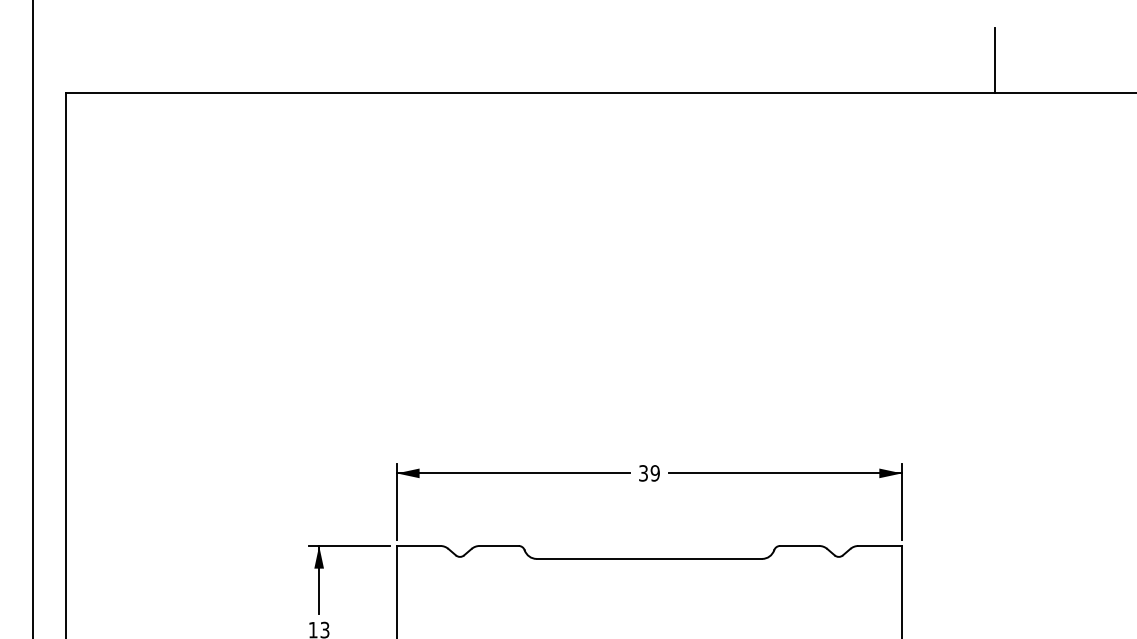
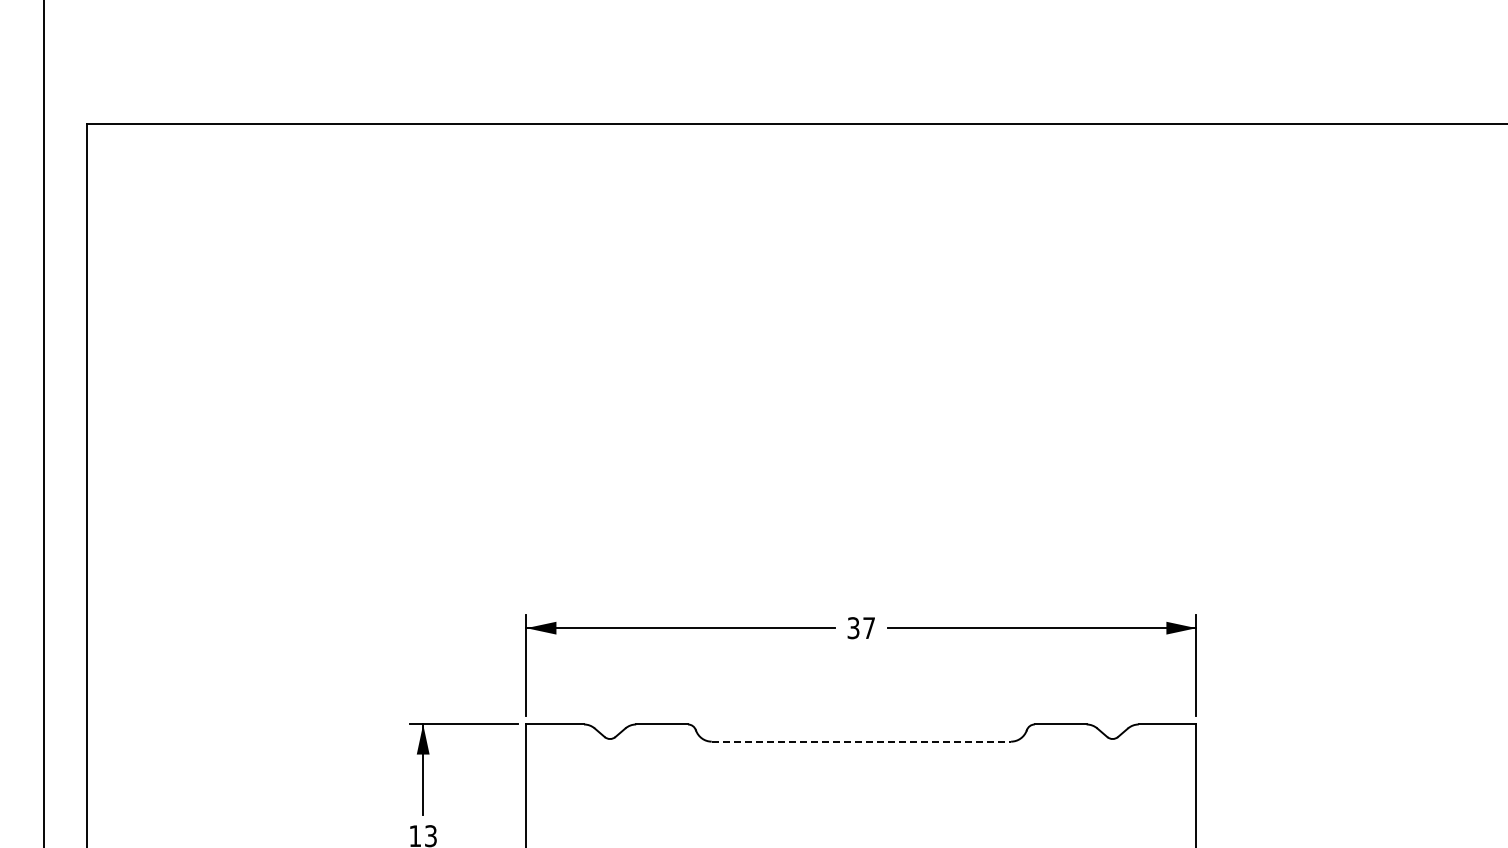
line: (994, 60) -> (1319, 80), removed
text: (655, 473) -> (869, 628), 39 -> 37
line: (649, 558) -> (861, 741), solid -> dashed

